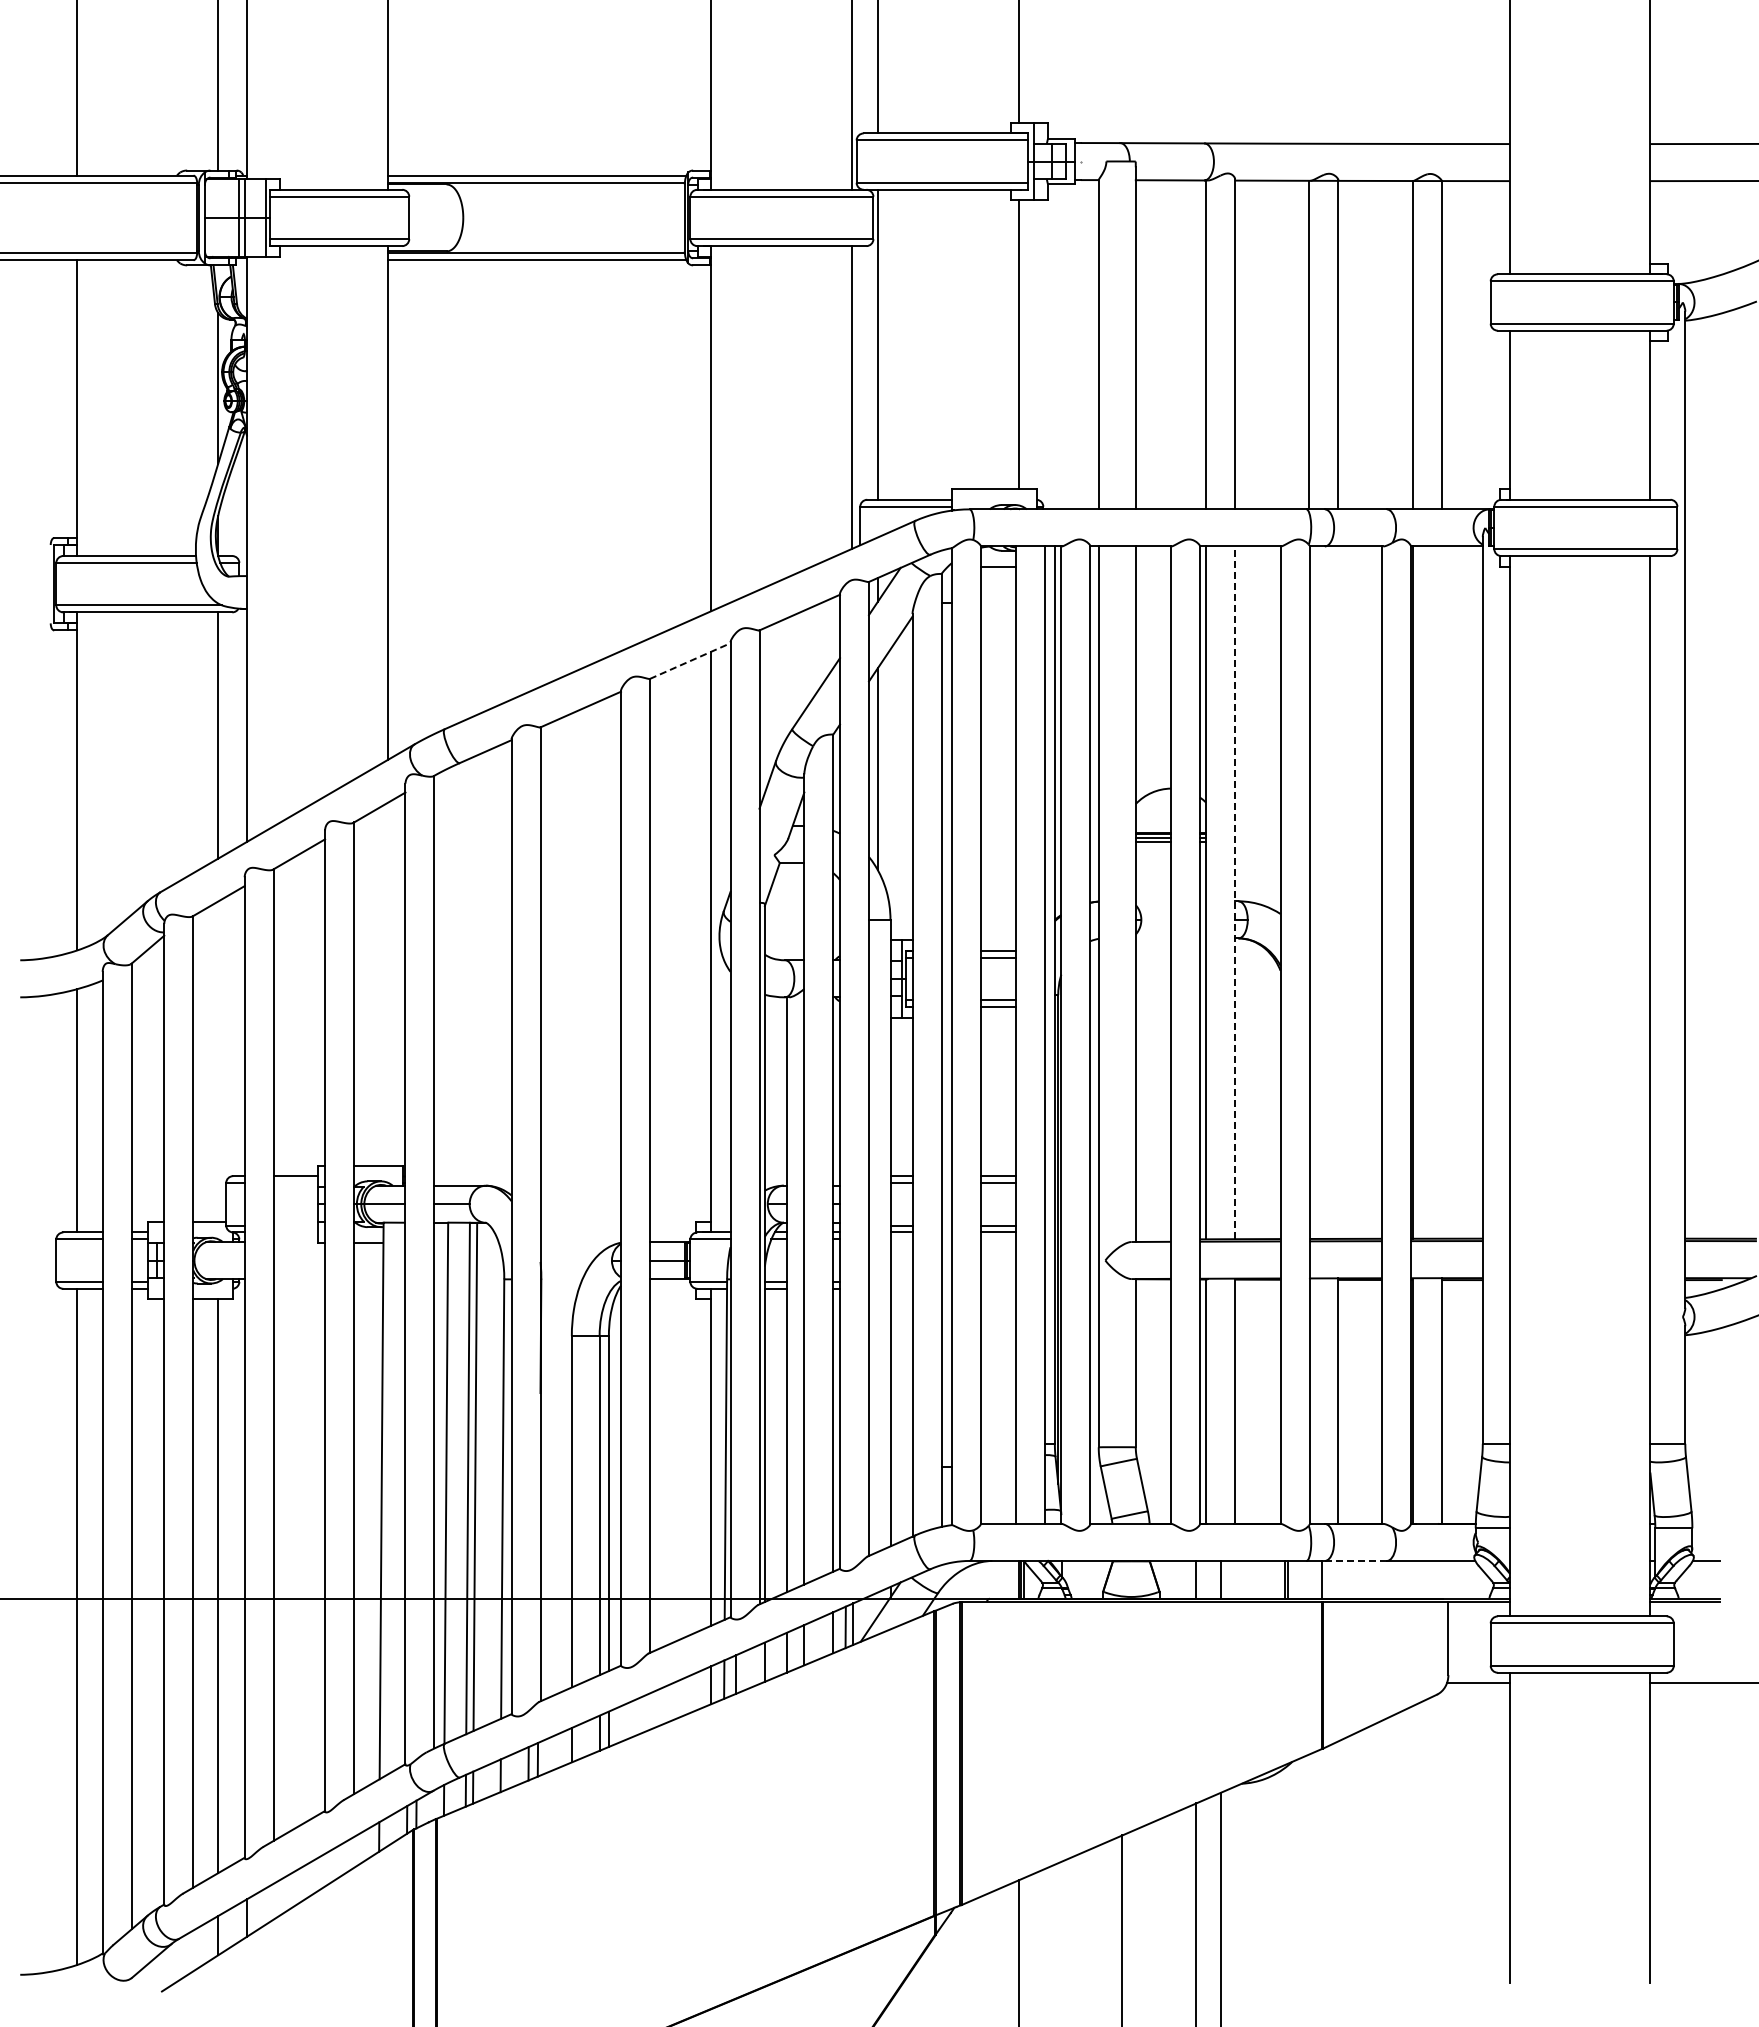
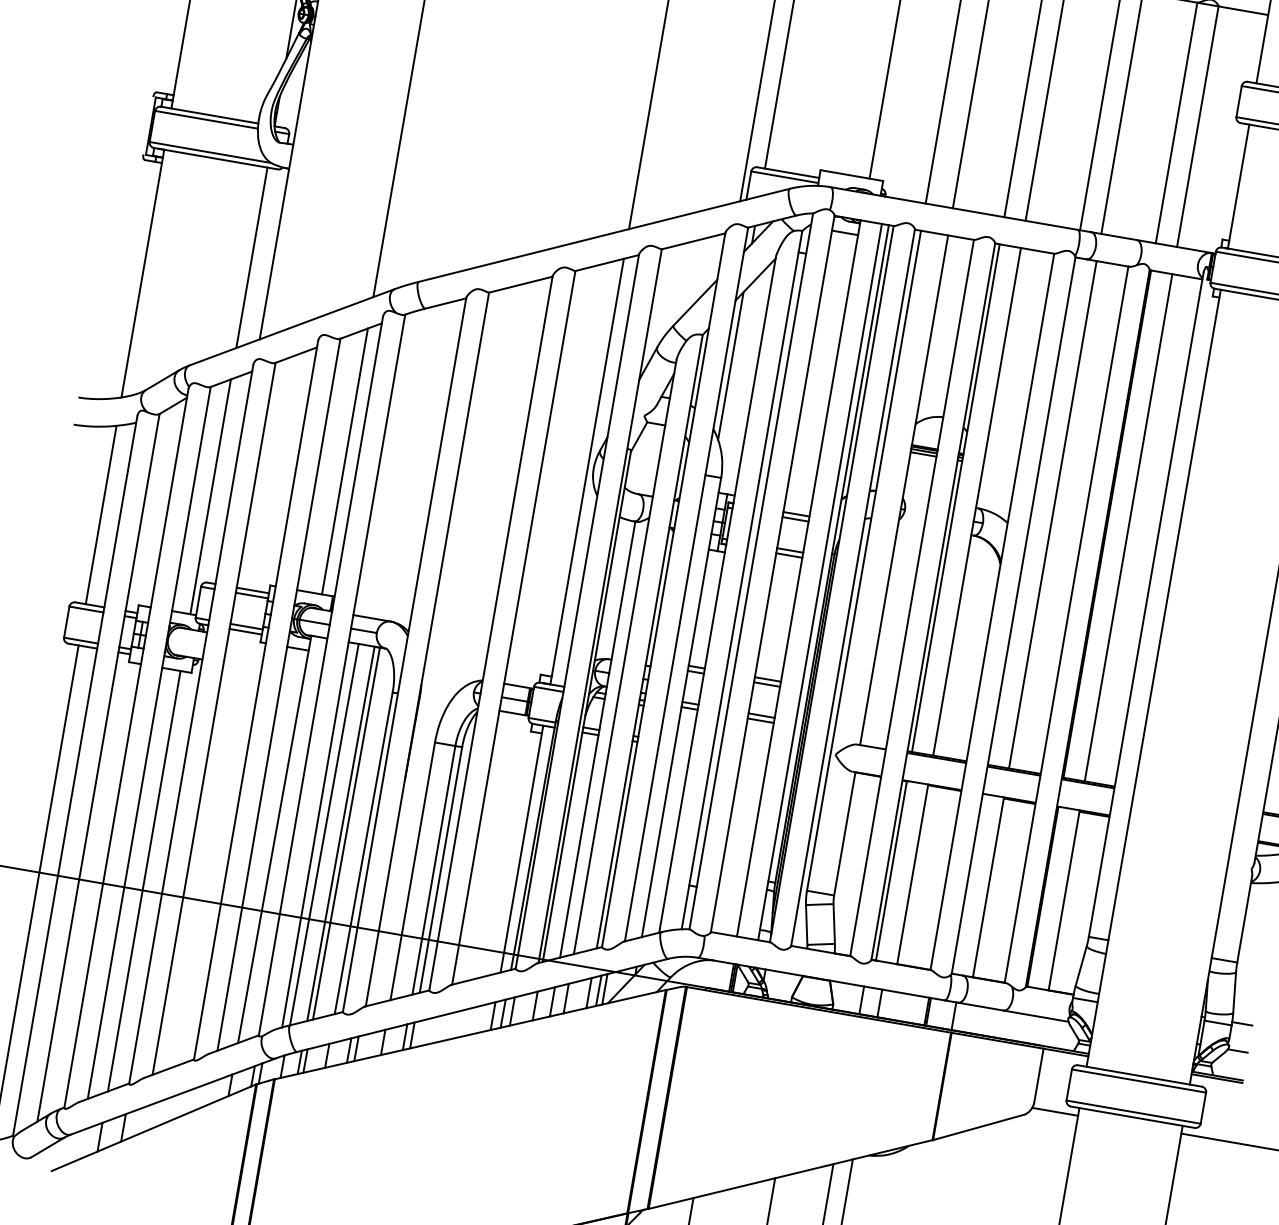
line: (690, 660) -> (607, 262), dashed -> solid
line: (1235, 892) -> (977, 501), dashed -> solid
line: (1338, 892) -> (1052, 514), added
line: (1441, 892) -> (1128, 527), added
line: (388, 983) -> (345, 461), added
line: (218, 1061) -> (210, 496), added
line: (295, 1183) -> (251, 595), added
line: (295, 1225) -> (246, 626), added
line: (295, 1232) -> (245, 631), added
line: (1705, 1523) -> (1241, 1023), added
line: (1355, 1560) -> (980, 1006), dashed -> solid

